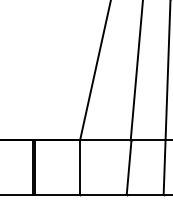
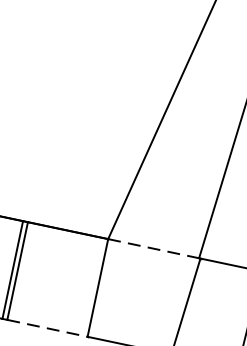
line: (105, 140) -> (153, 248), solid -> dashed
line: (58, 194) -> (49, 327), solid -> dashed

